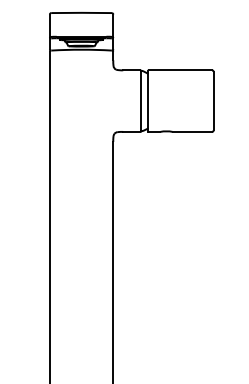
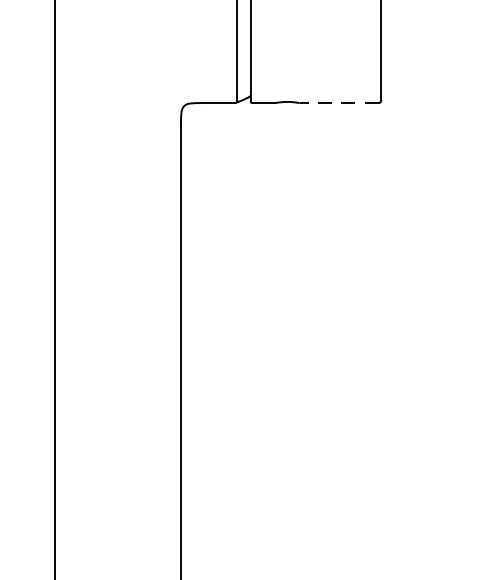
line: (192, 131) -> (339, 102), solid -> dashed

